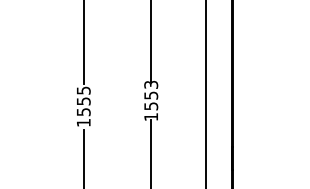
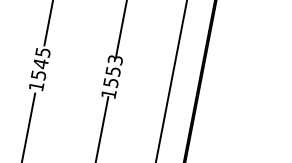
text: (83, 101) -> (40, 63), 1555 -> 1545

